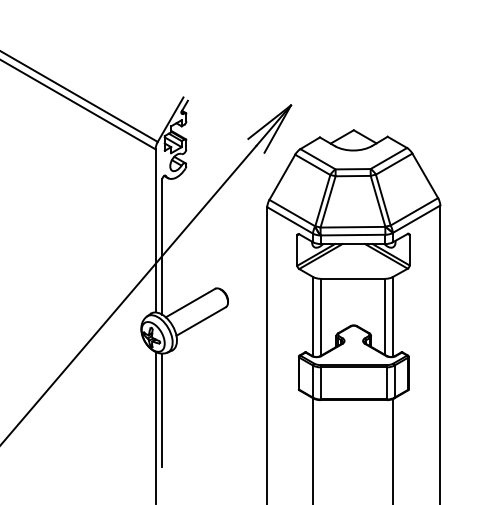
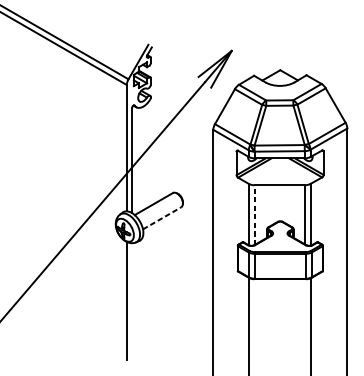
line: (320, 317) -> (254, 215), solid -> dashed
line: (201, 321) -> (162, 218), solid -> dashed
line: (162, 409) -> (132, 286), removed

